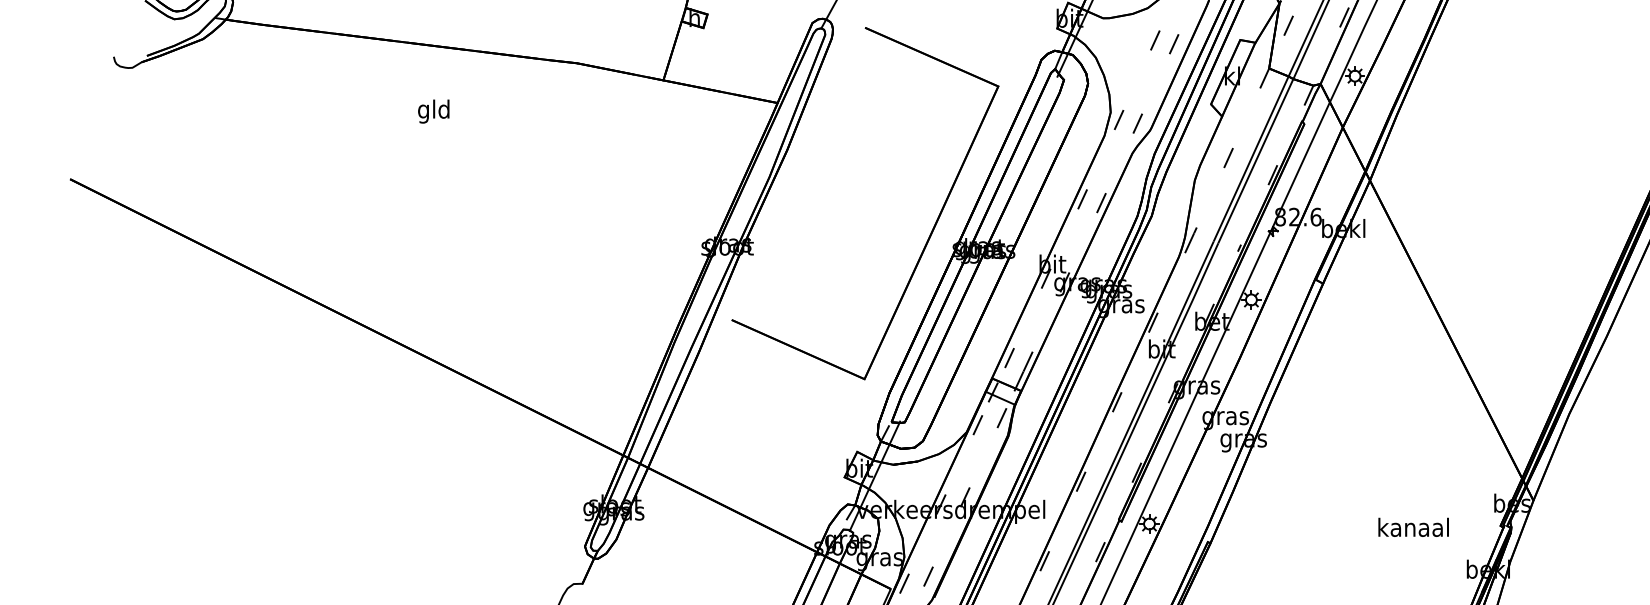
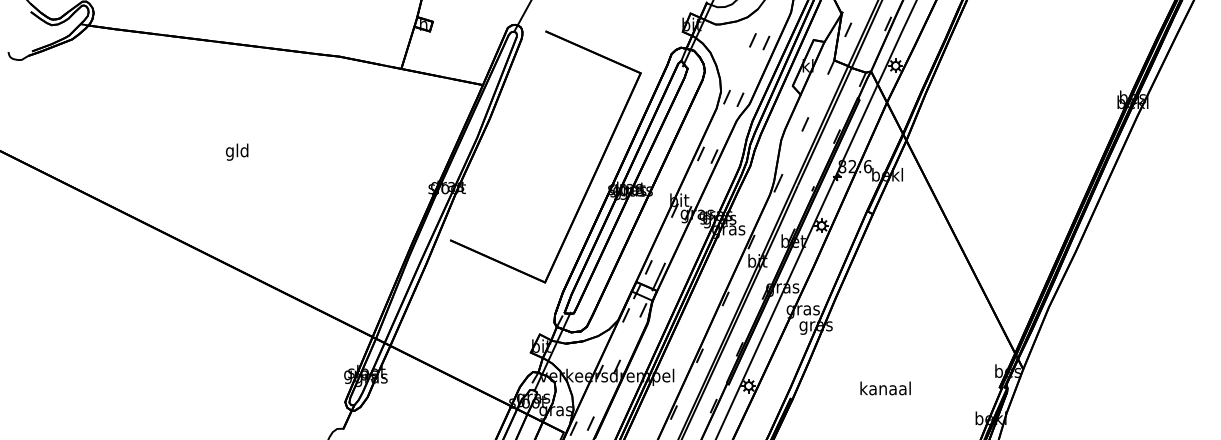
text: (434, 110) -> (237, 151), moved
text: (1413, 527) -> (885, 388), moved

